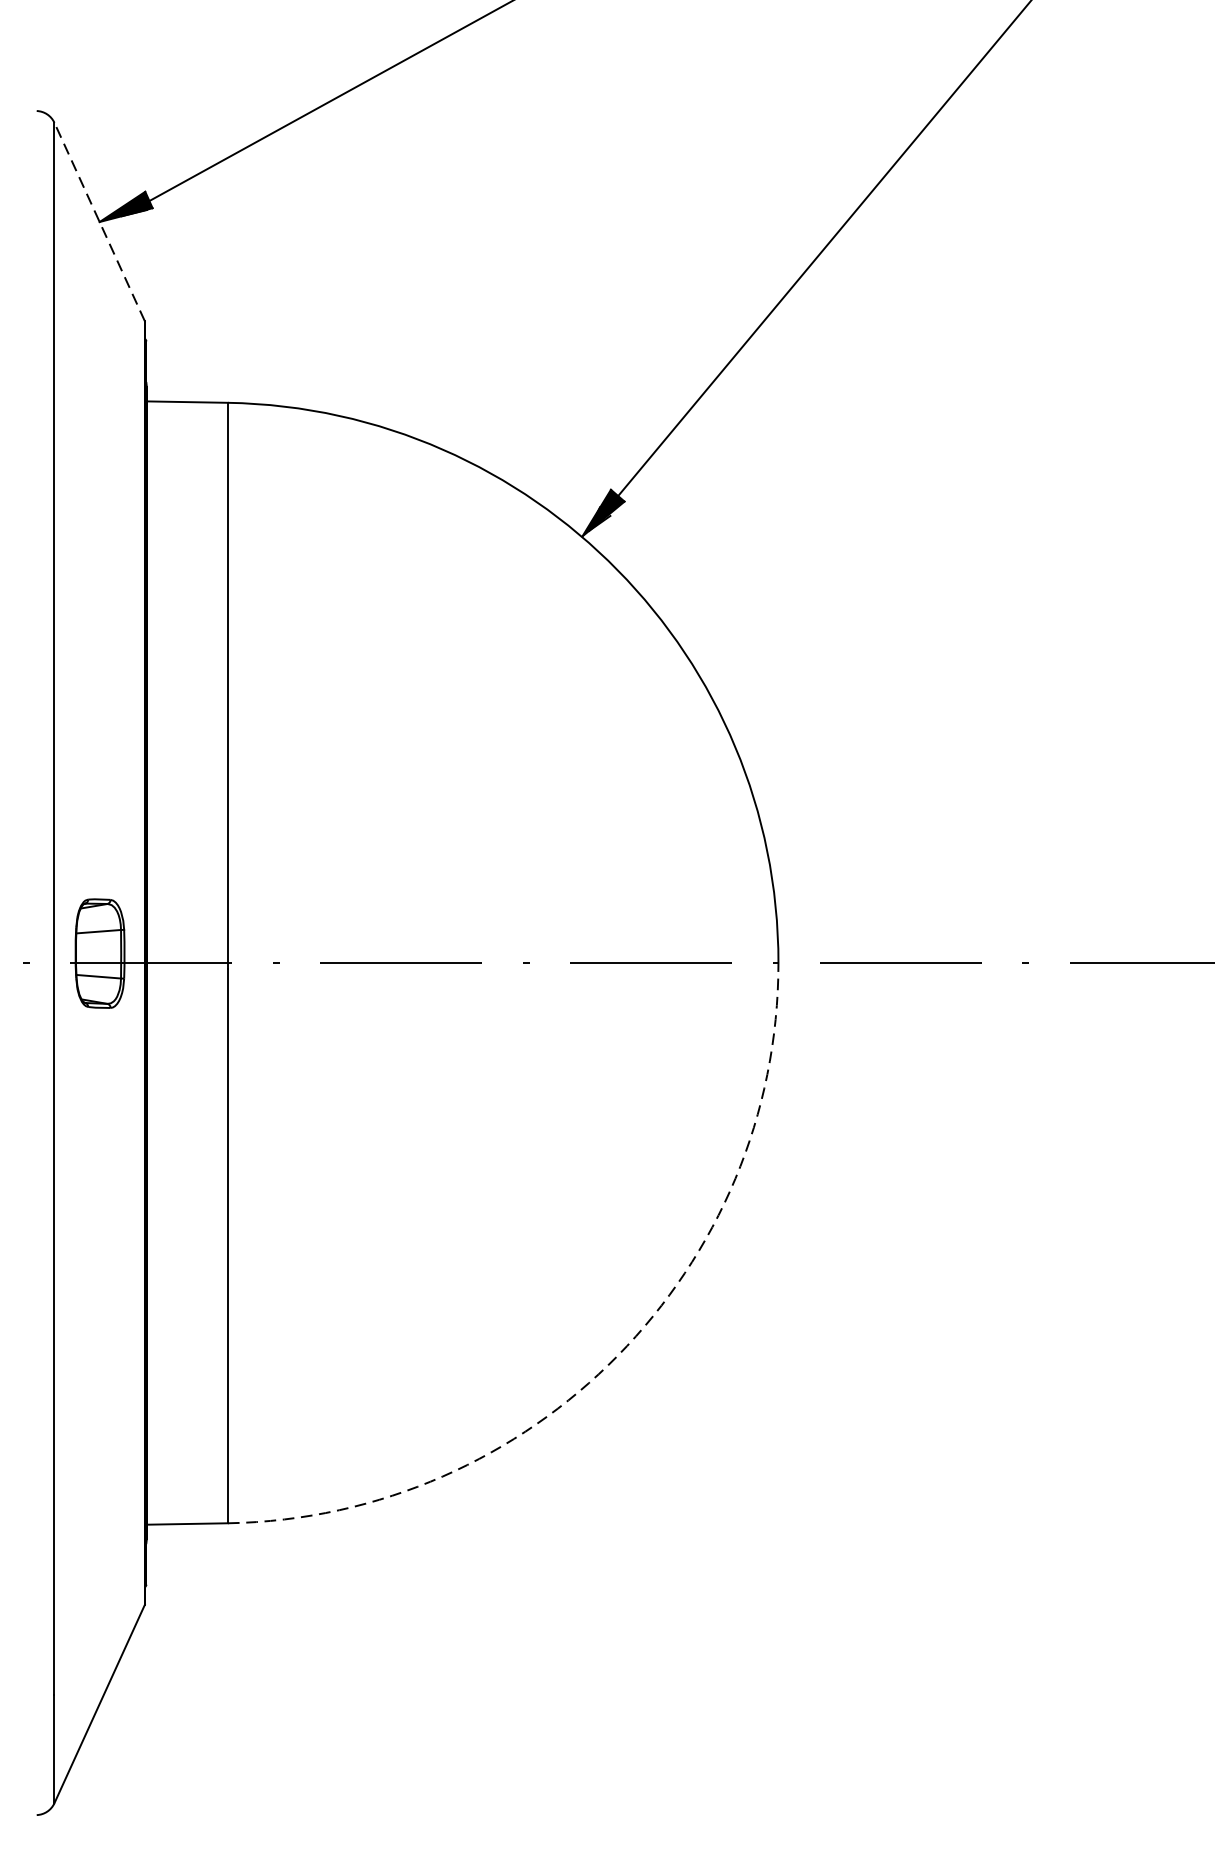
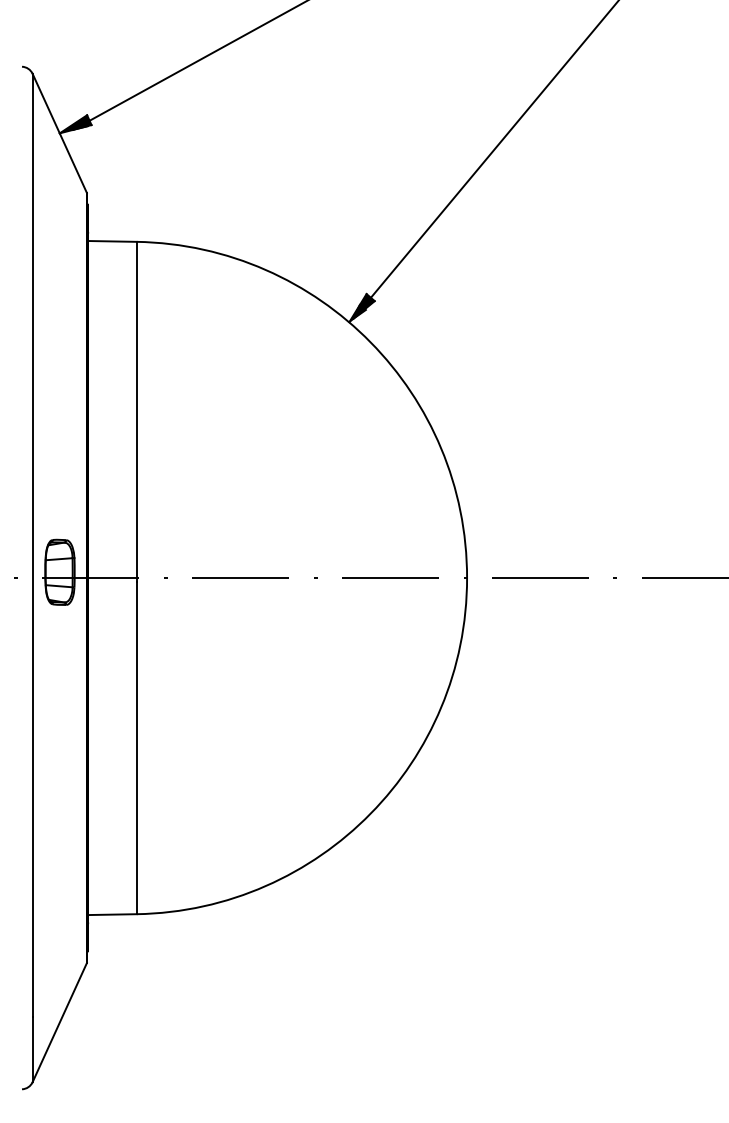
line: (99, 220) -> (59, 132), dashed -> solid
arc: (617, 1355) -> (370, 813), dashed -> solid

